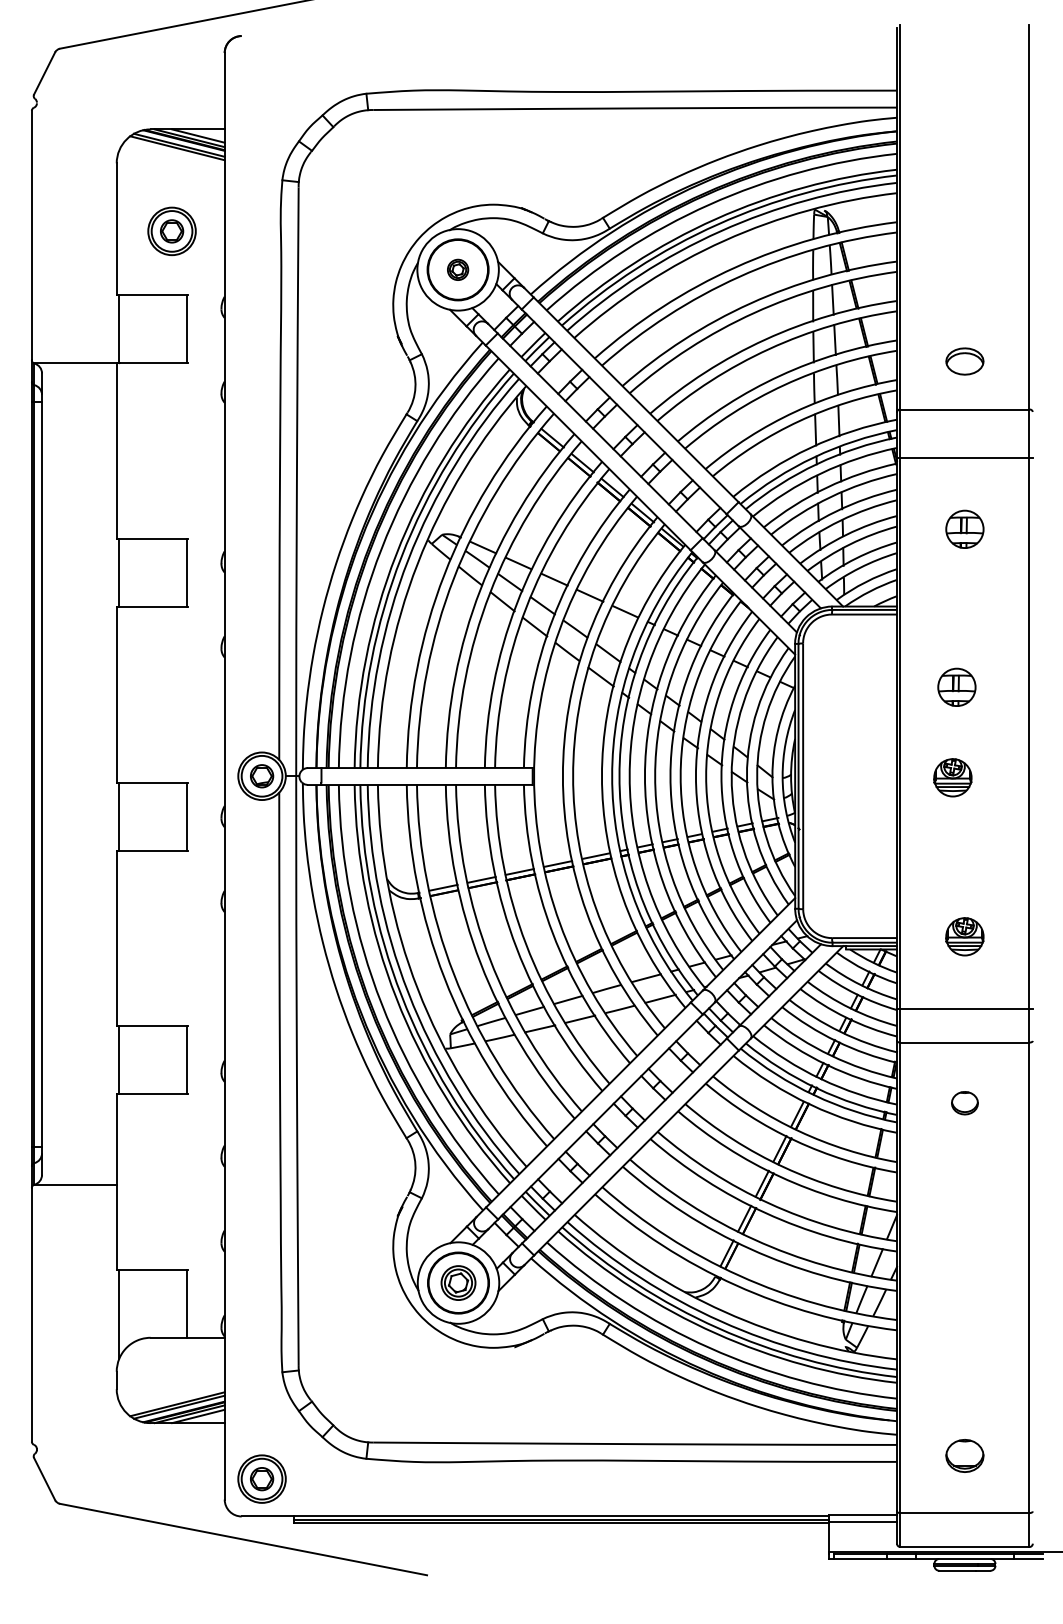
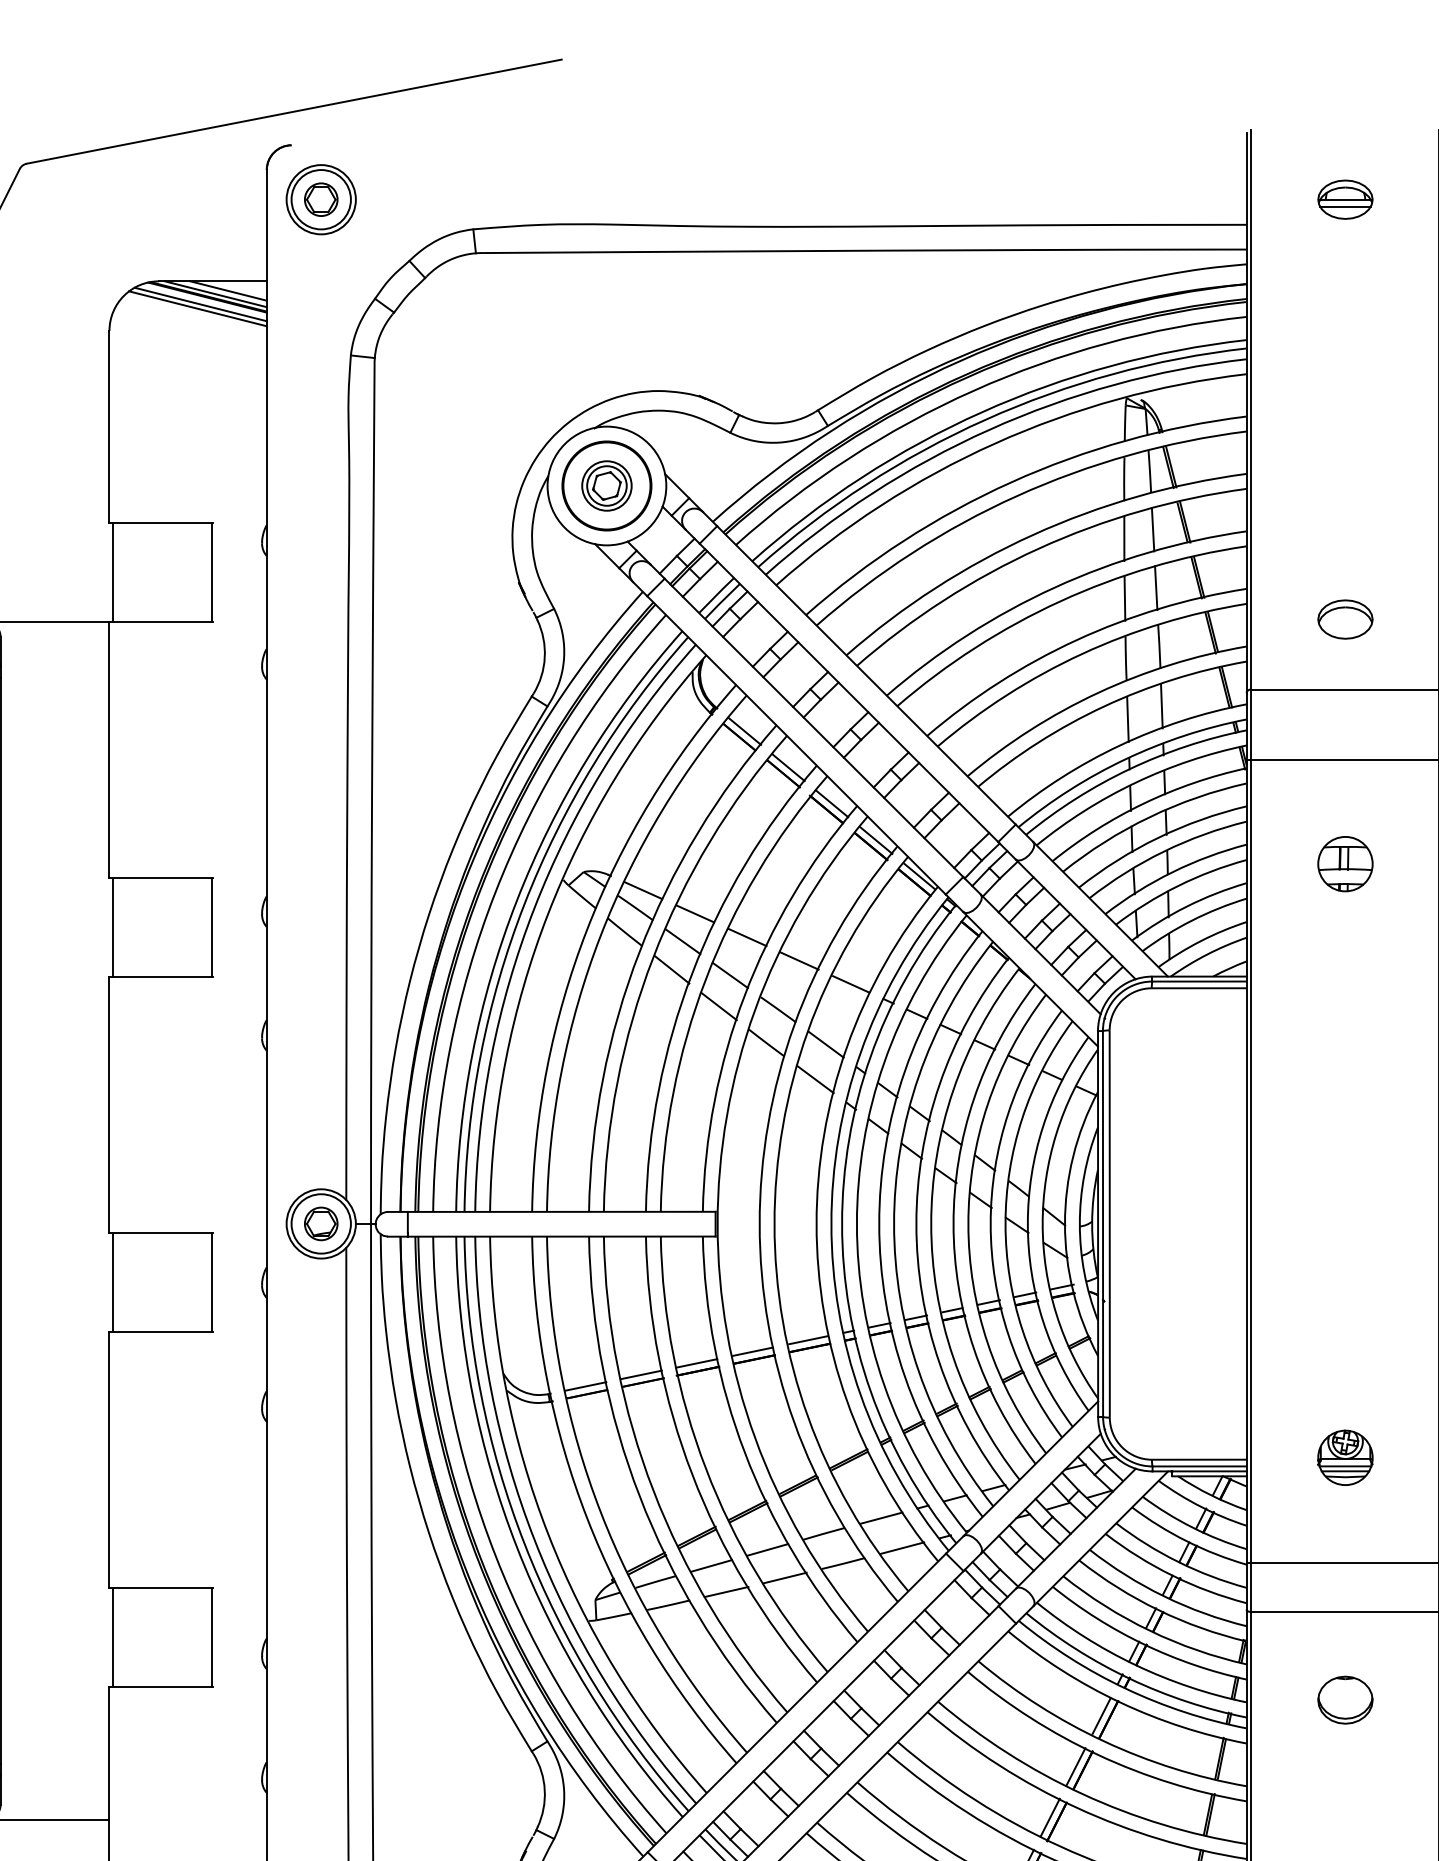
part: (964, 73) -> (1344, 199), added
part: (171, 231) -> (320, 199), moved
part: (457, 269) -> (606, 485), size x1.67
part: (956, 686) -> (1333, 1093), removed
part: (952, 777) -> (1327, 1225), removed
part: (964, 1103) -> (1344, 1700), size x1.43

